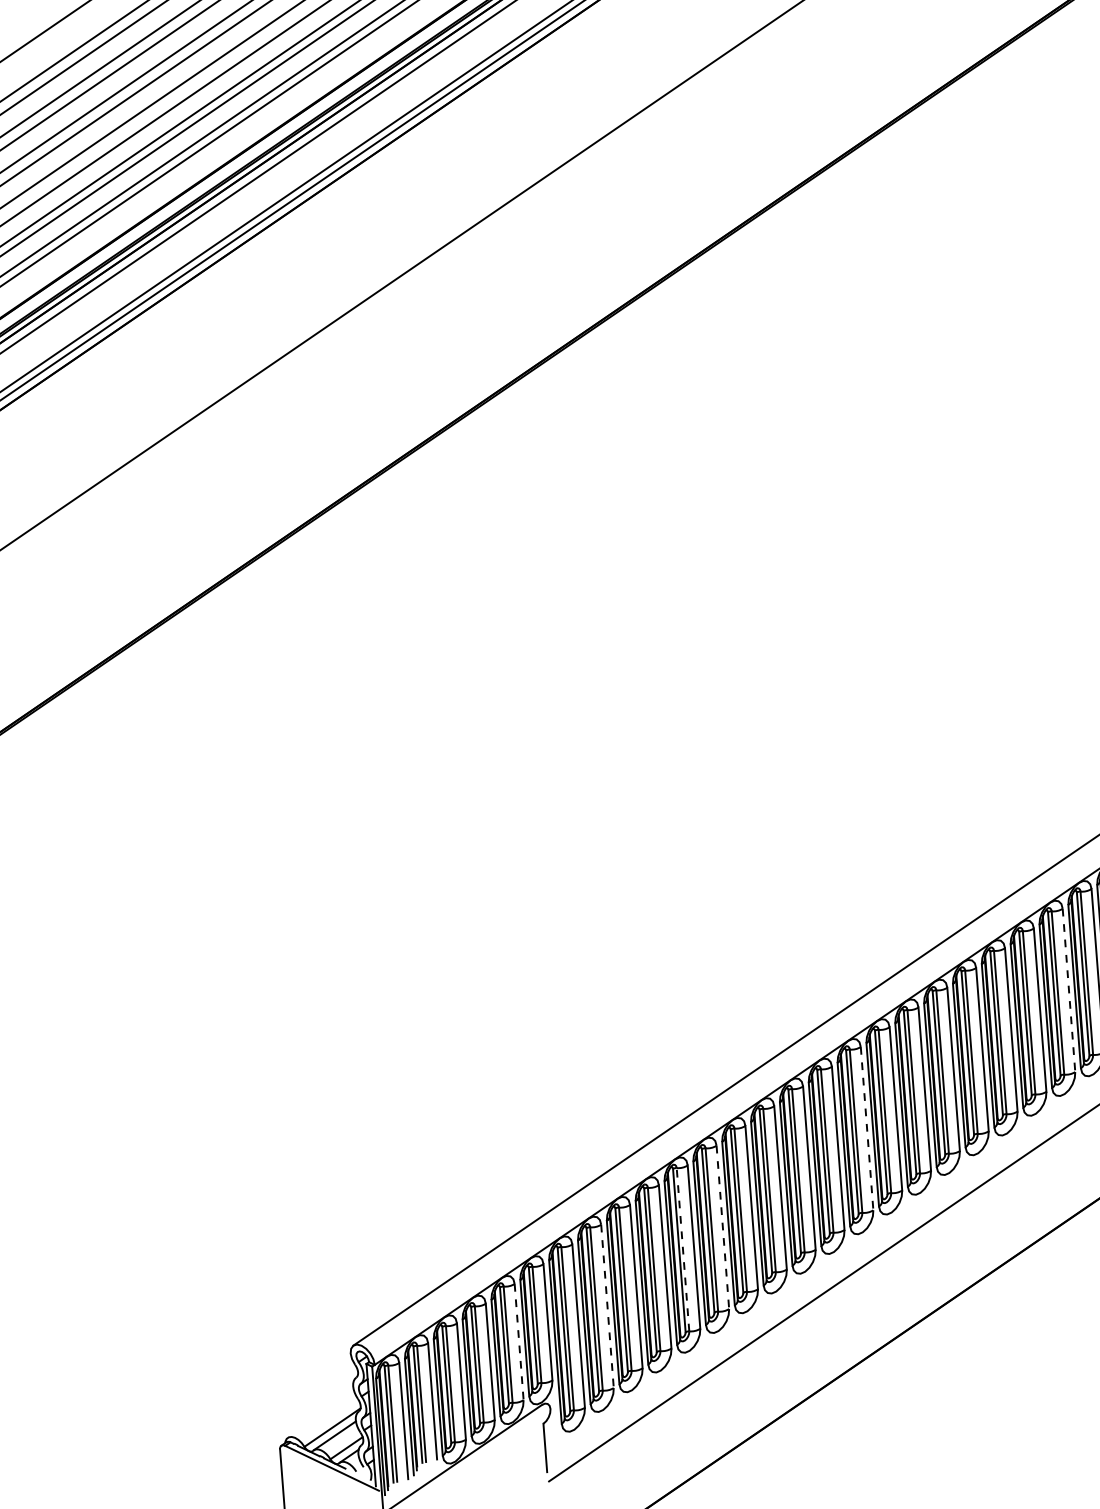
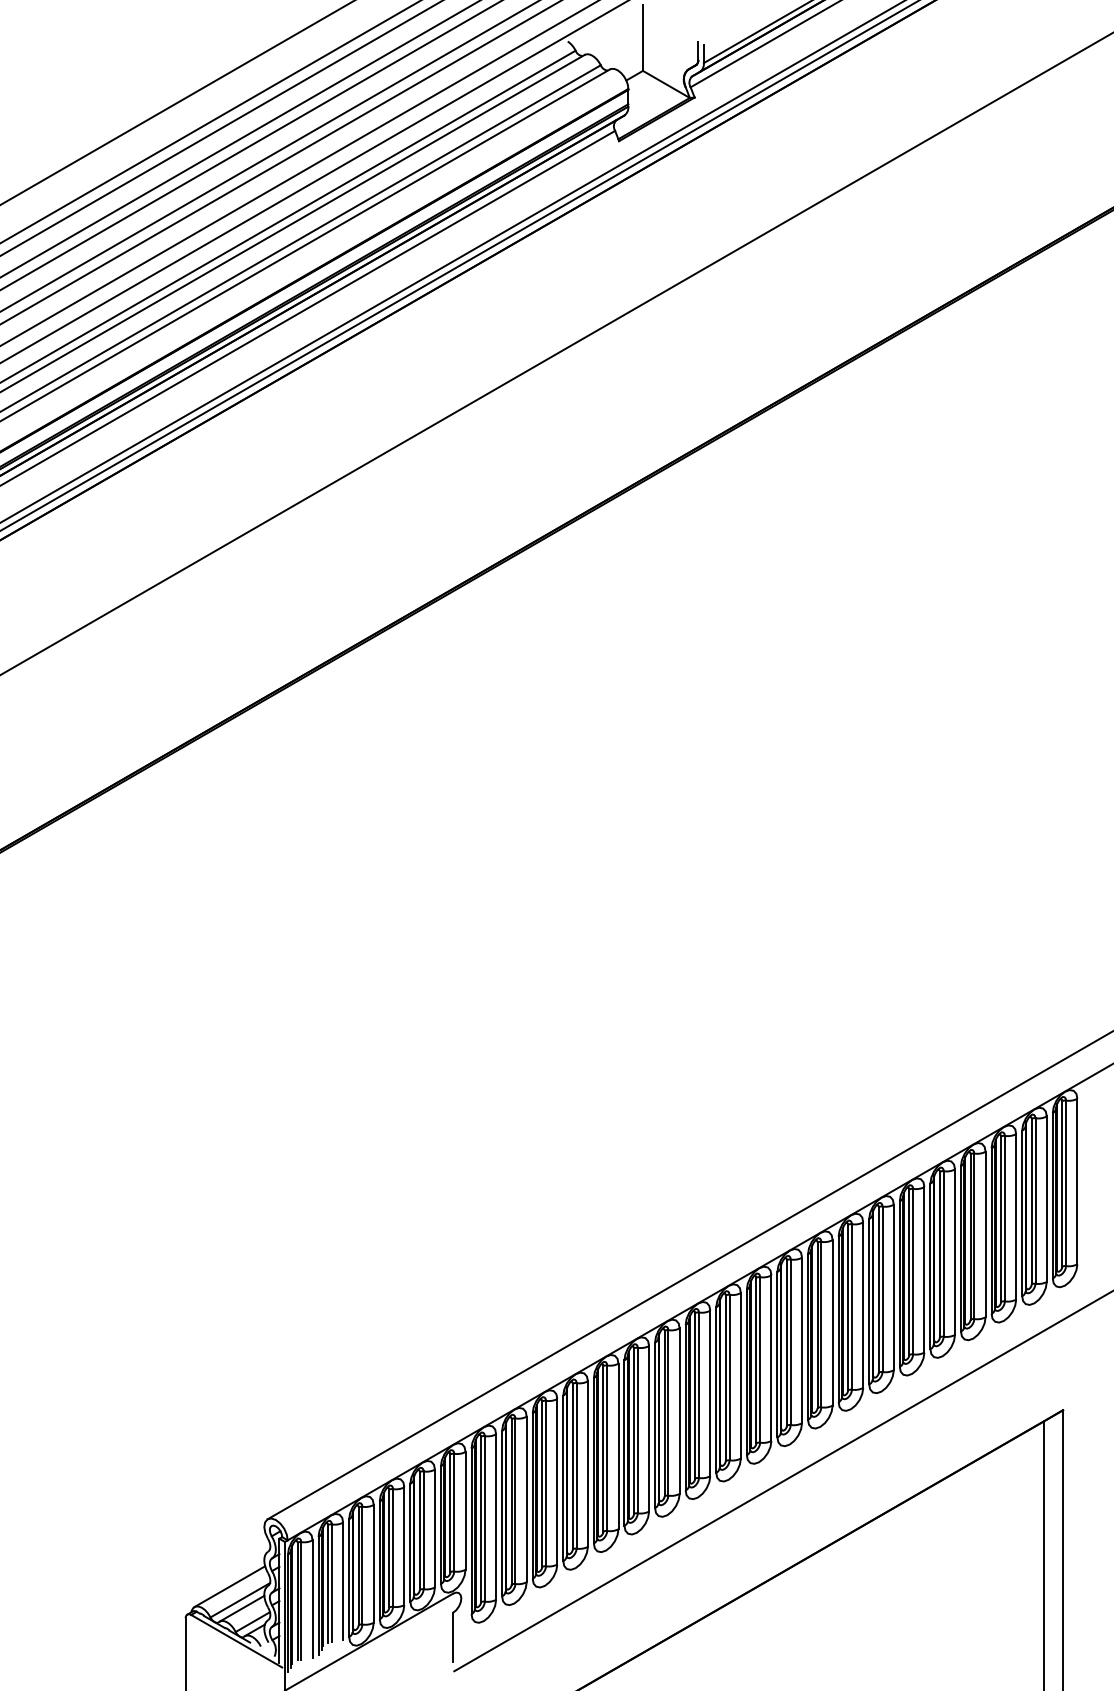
line: (1069, 990) -> (1016, 1216), dashed -> solid
line: (867, 1128) -> (802, 1340), dashed -> solid
line: (723, 1227) -> (649, 1428), dashed -> solid
line: (683, 1249) -> (607, 1448), dashed -> solid
line: (607, 1306) -> (526, 1499), dashed -> solid
line: (518, 1342) -> (434, 1528), dashed -> solid
line: (320, 1414) -> (229, 1586), added

